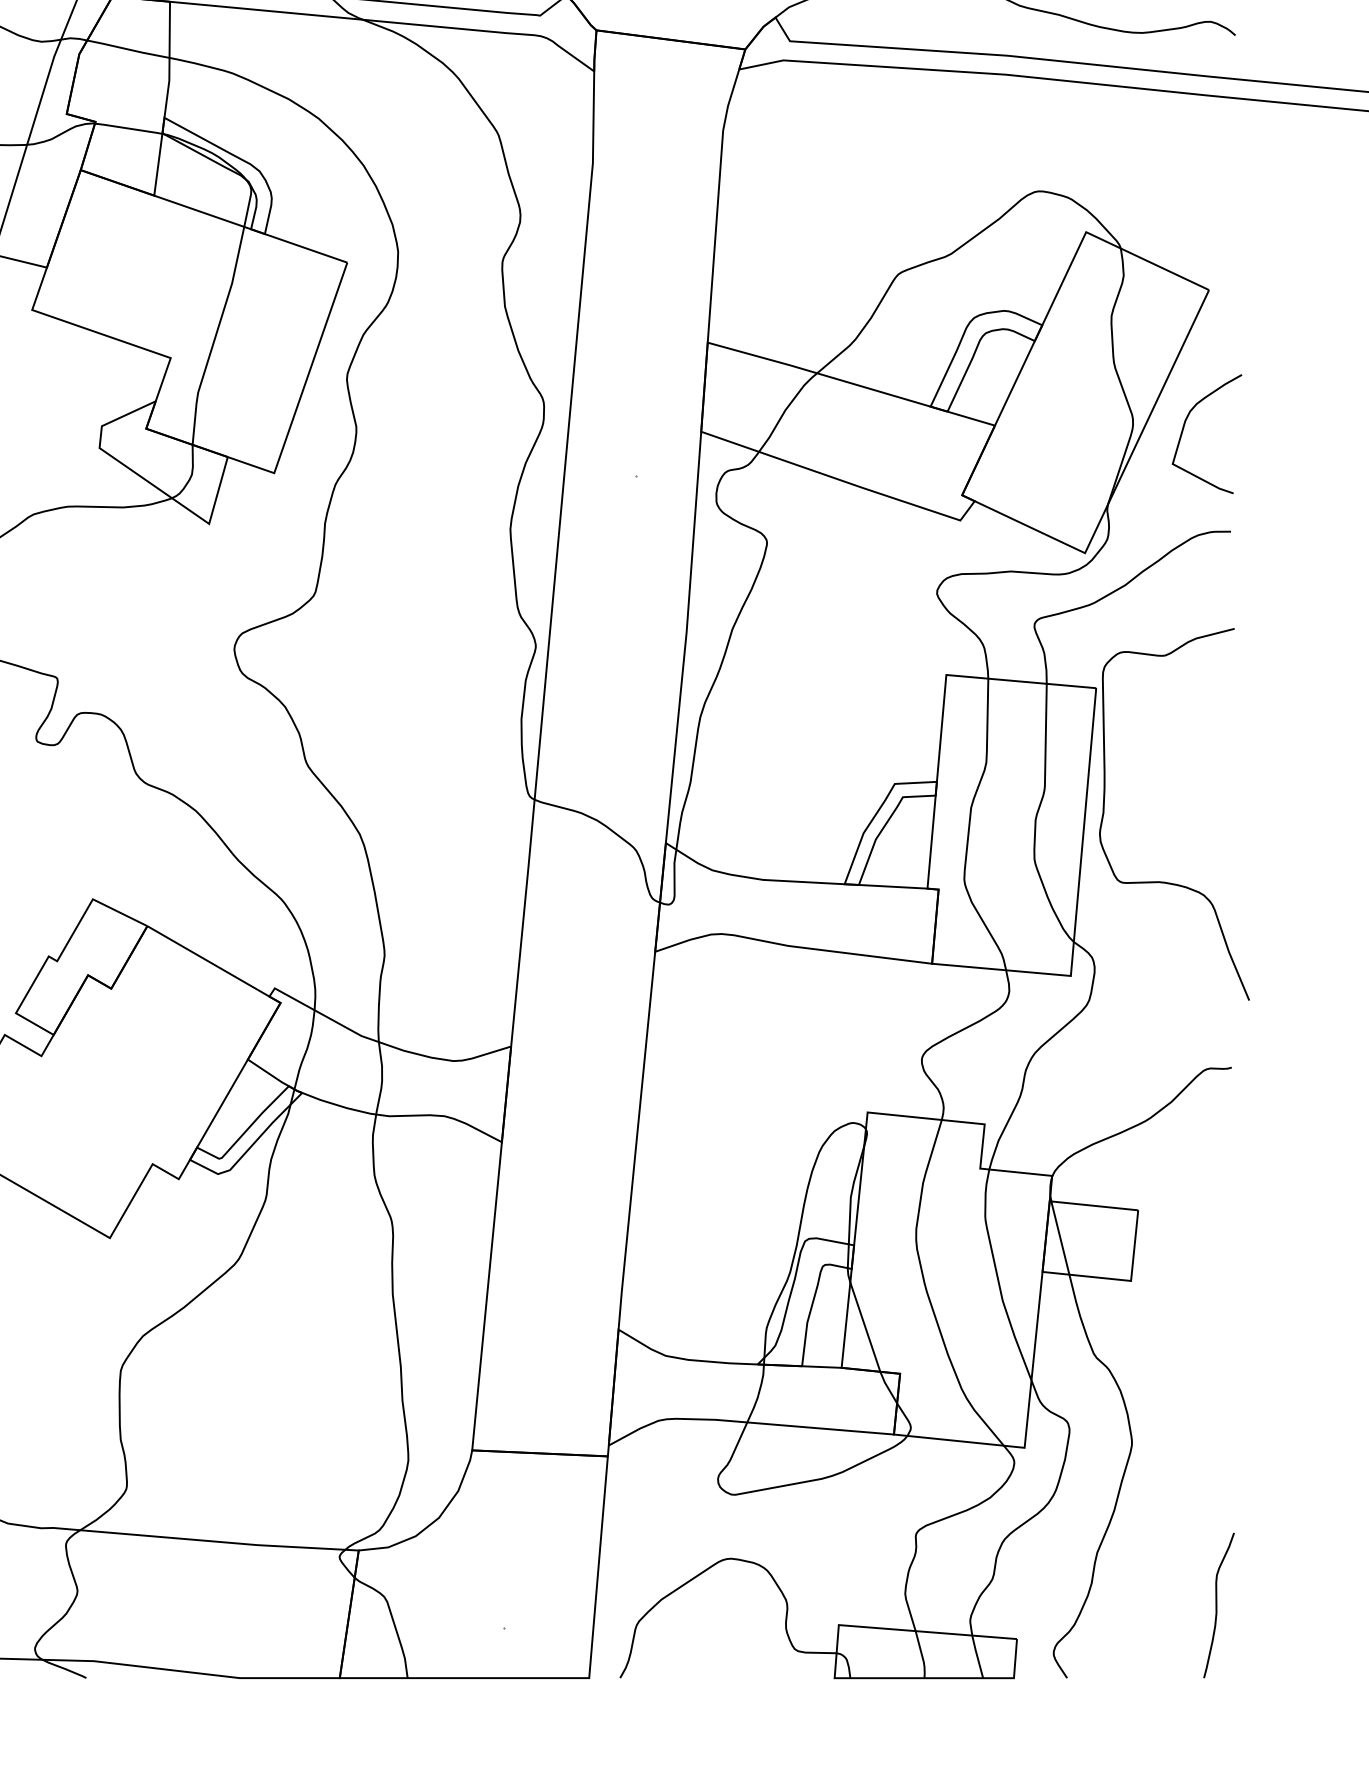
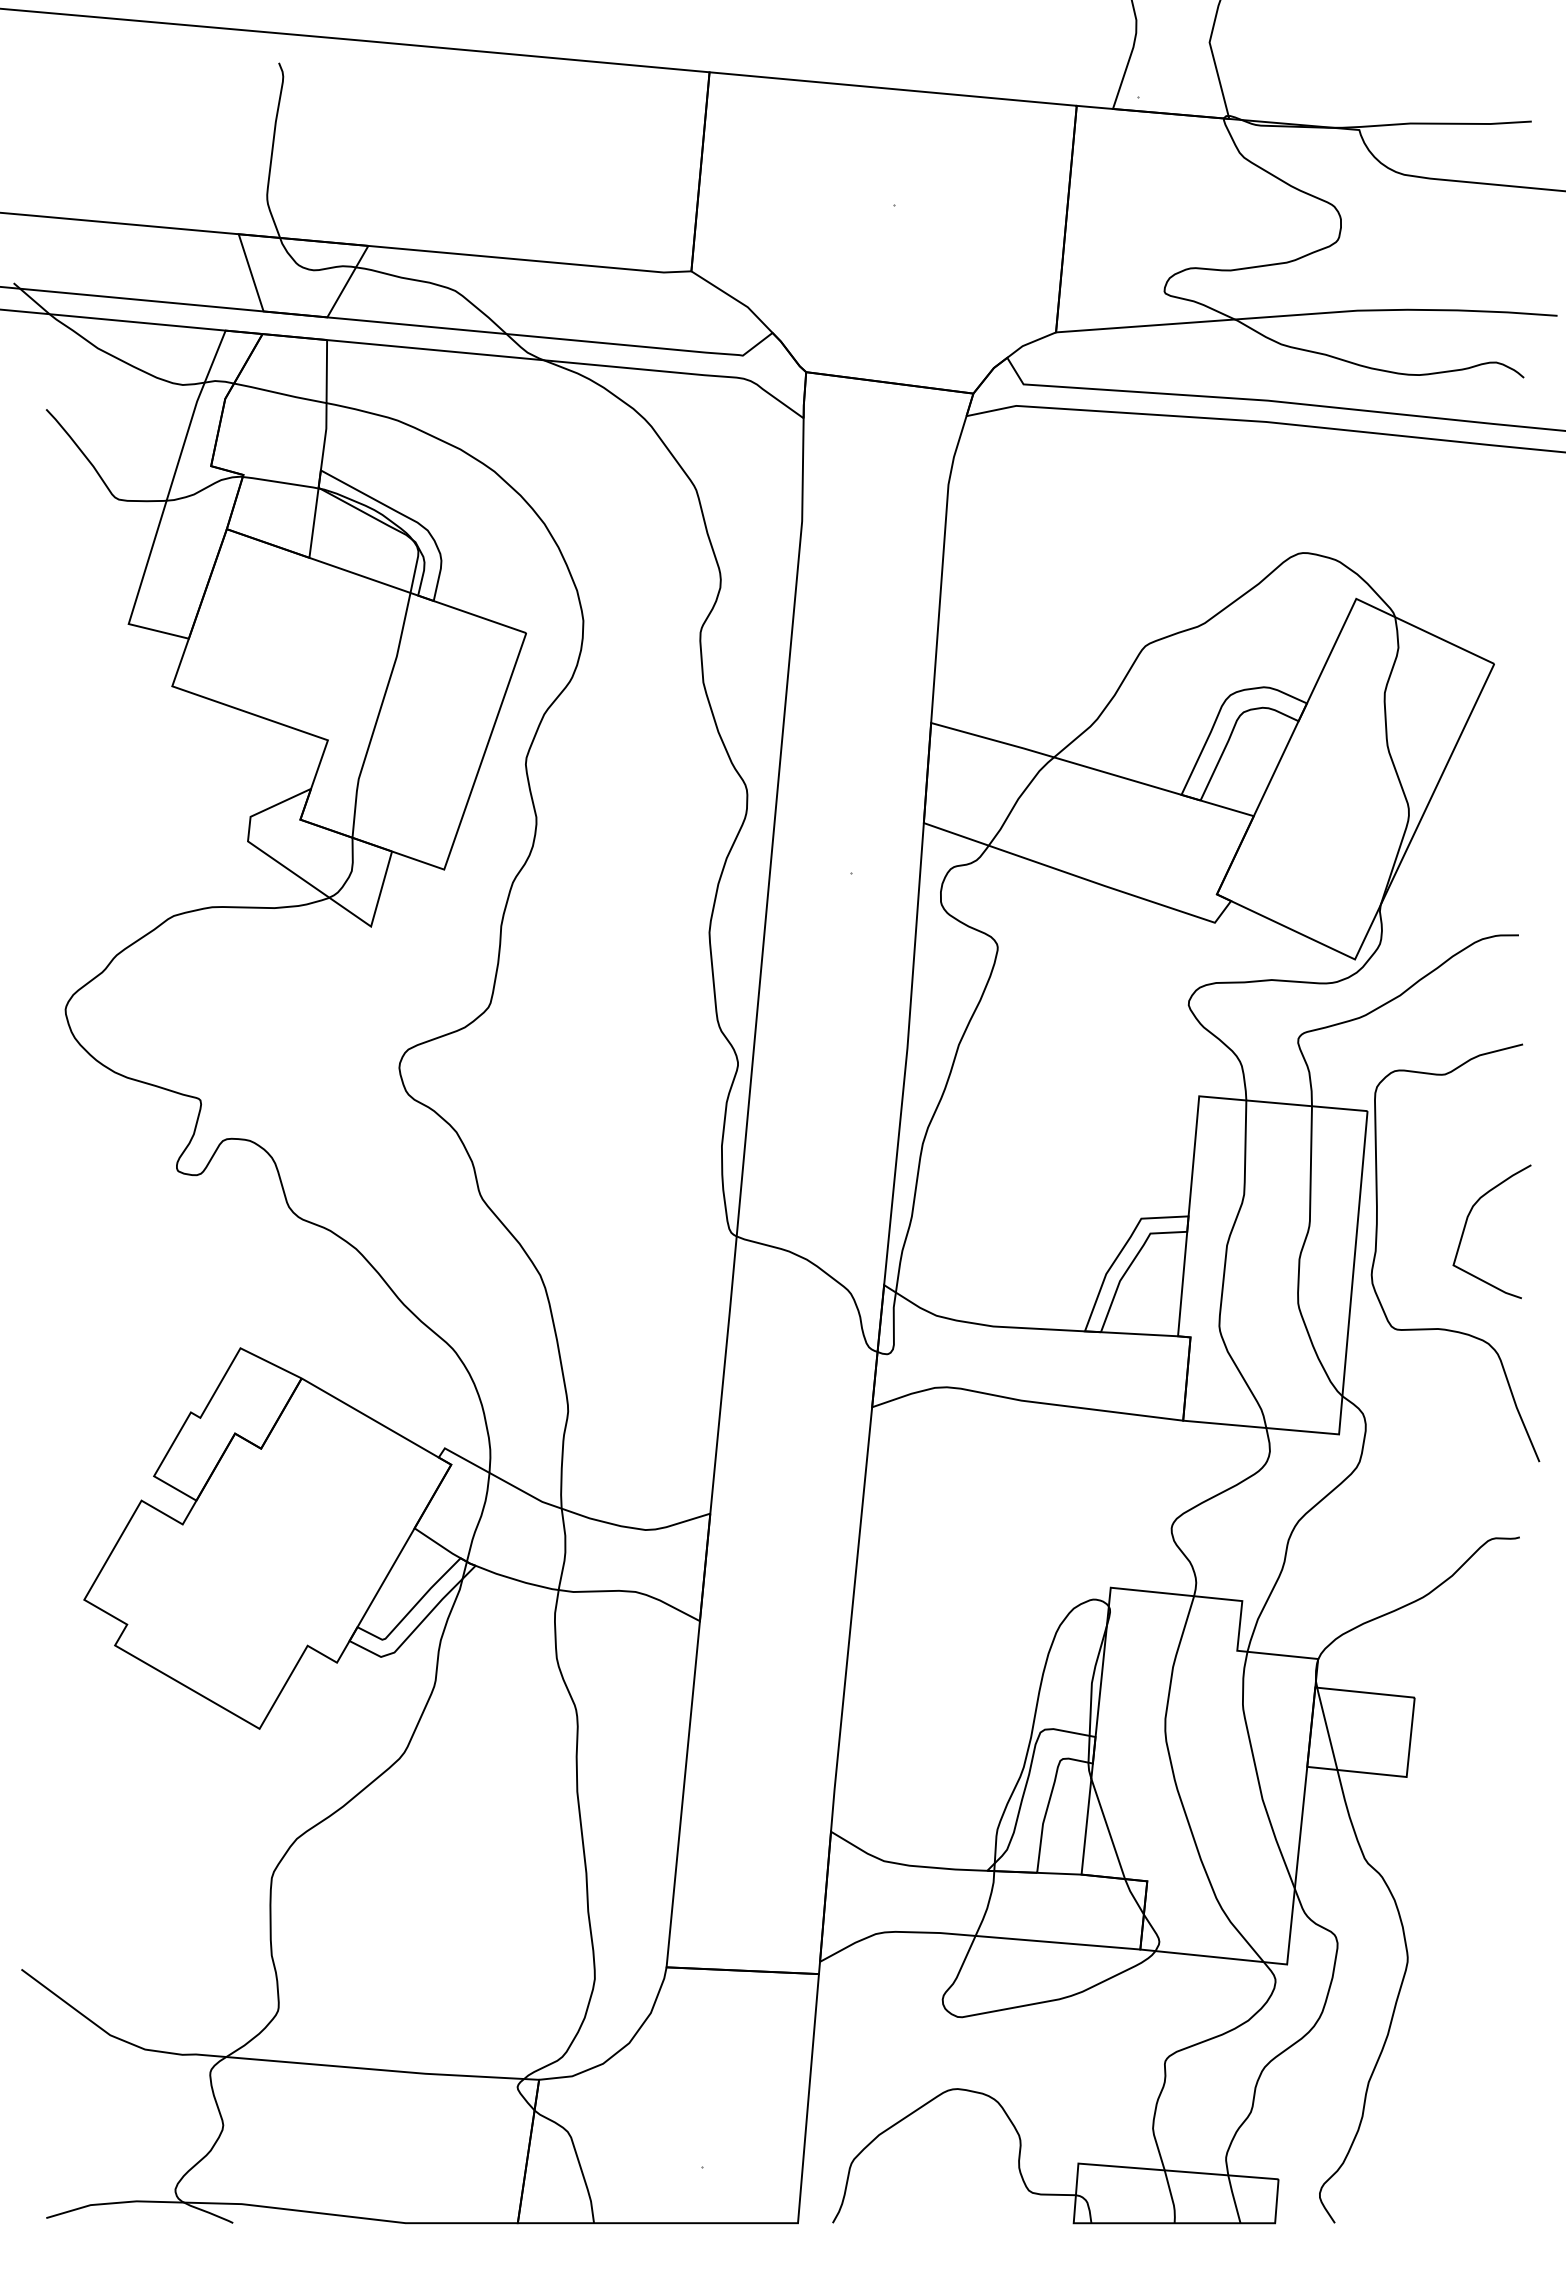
curve: (1184, 428) -> (1466, 1225), moved
curve: (1217, 1605) -> (1503, 2141), removed

